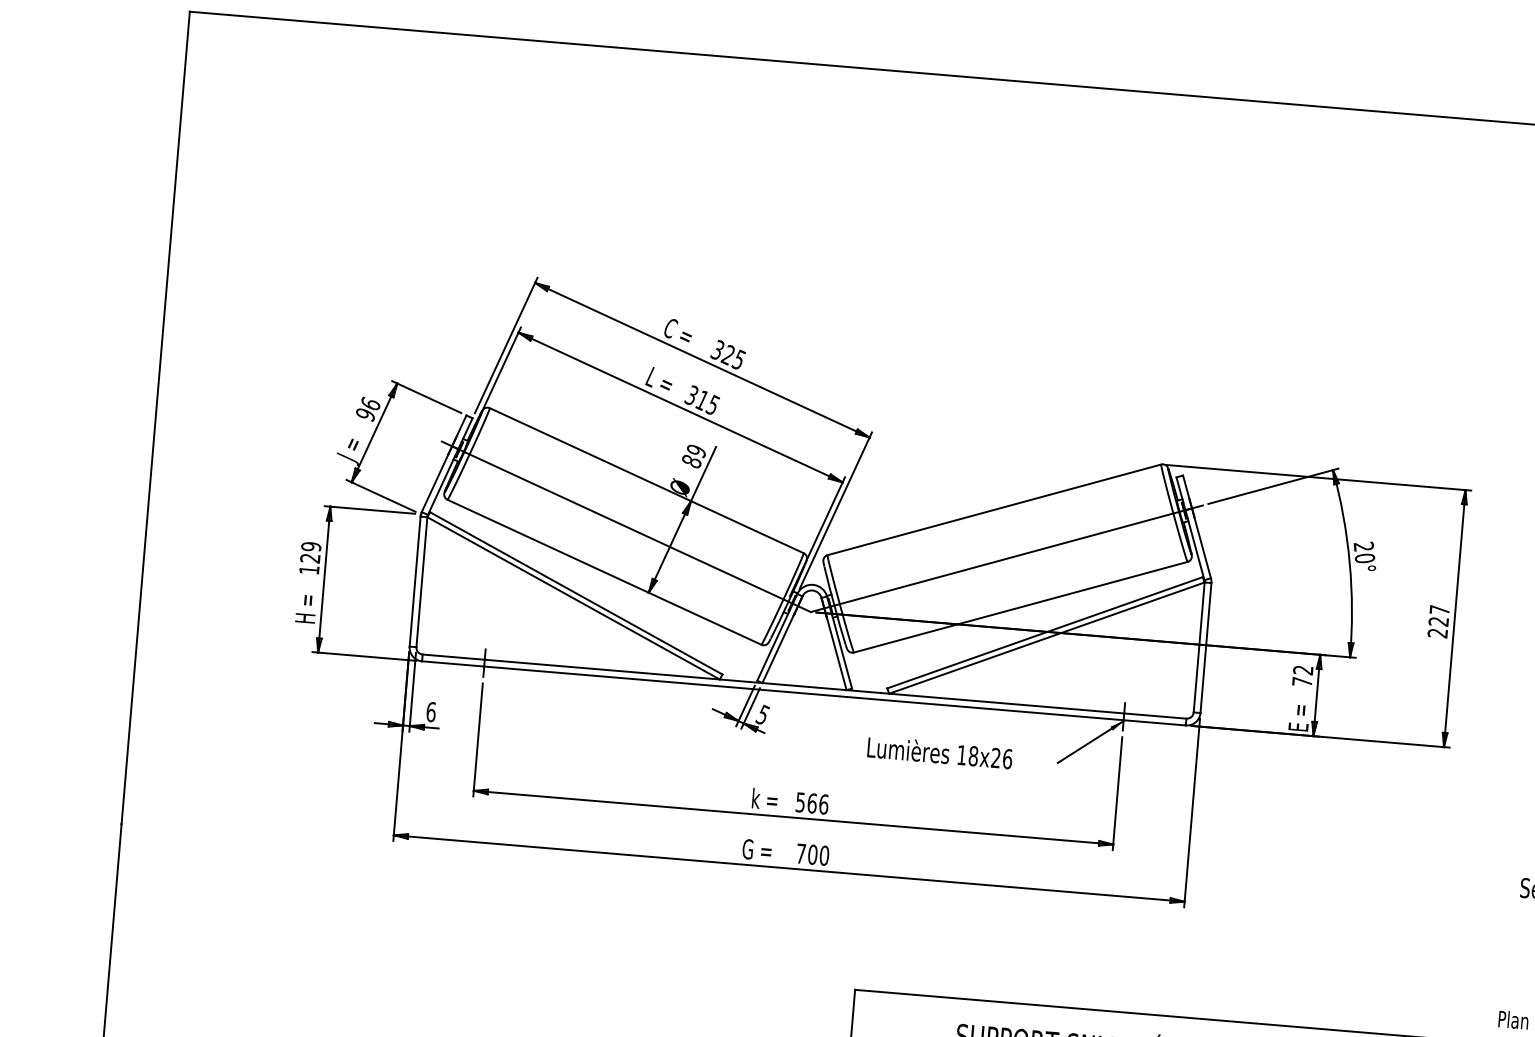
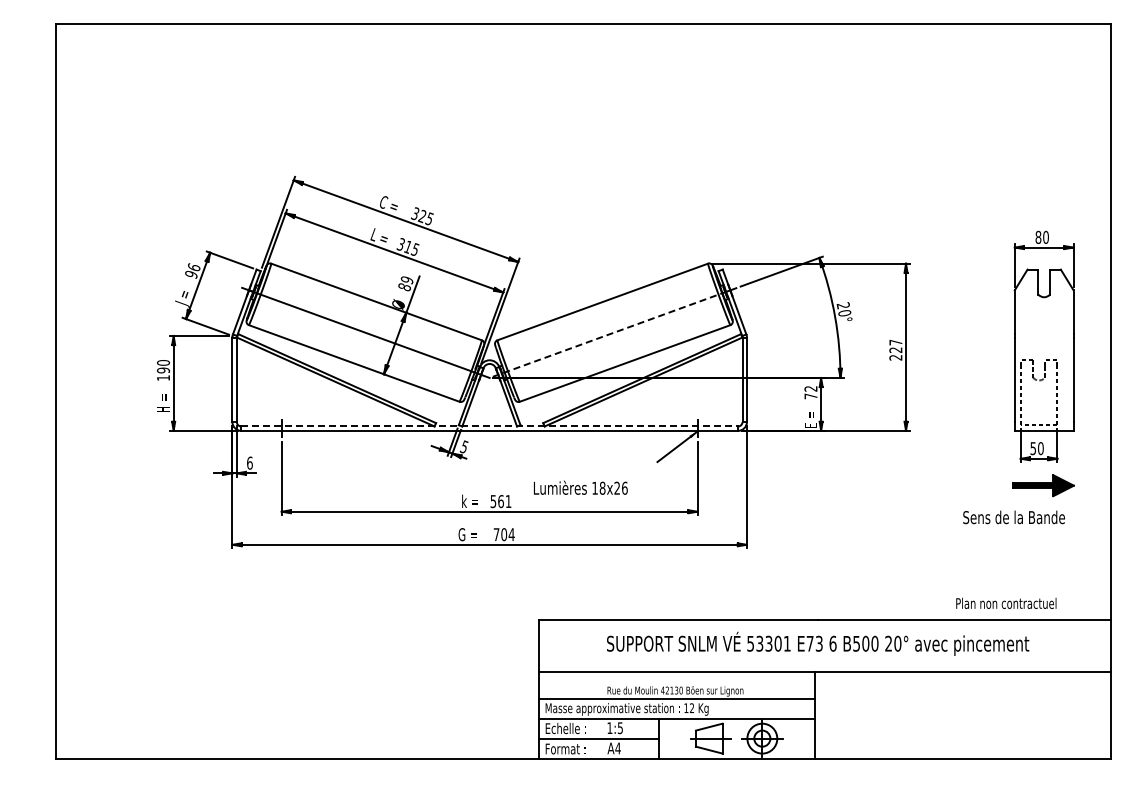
text: (310, 552) -> (163, 366), 129 -> 190
line: (1006, 558) -> (613, 332), solid -> dashed
line: (805, 686) -> (490, 426), solid -> dashed
text: (939, 752) -> (580, 487), moved
text: (823, 804) -> (508, 501), 566 -> 561
text: (824, 855) -> (511, 534), 700 -> 704

